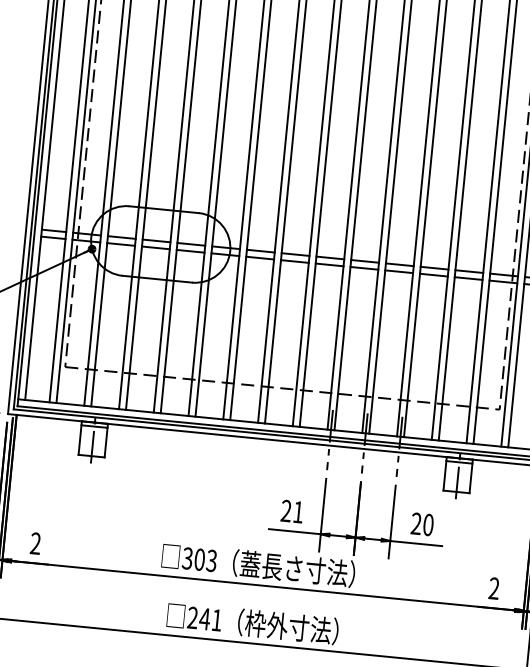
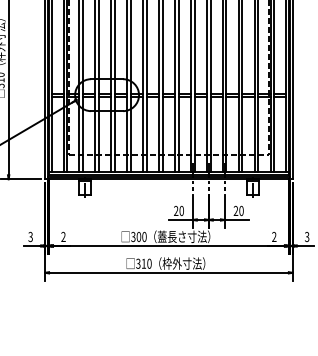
text: (297, 511) -> (181, 210), 21 -> 20
text: (211, 559) -> (144, 236), 303 -> 300
text: (204, 618) -> (143, 263), 241 -> 310

